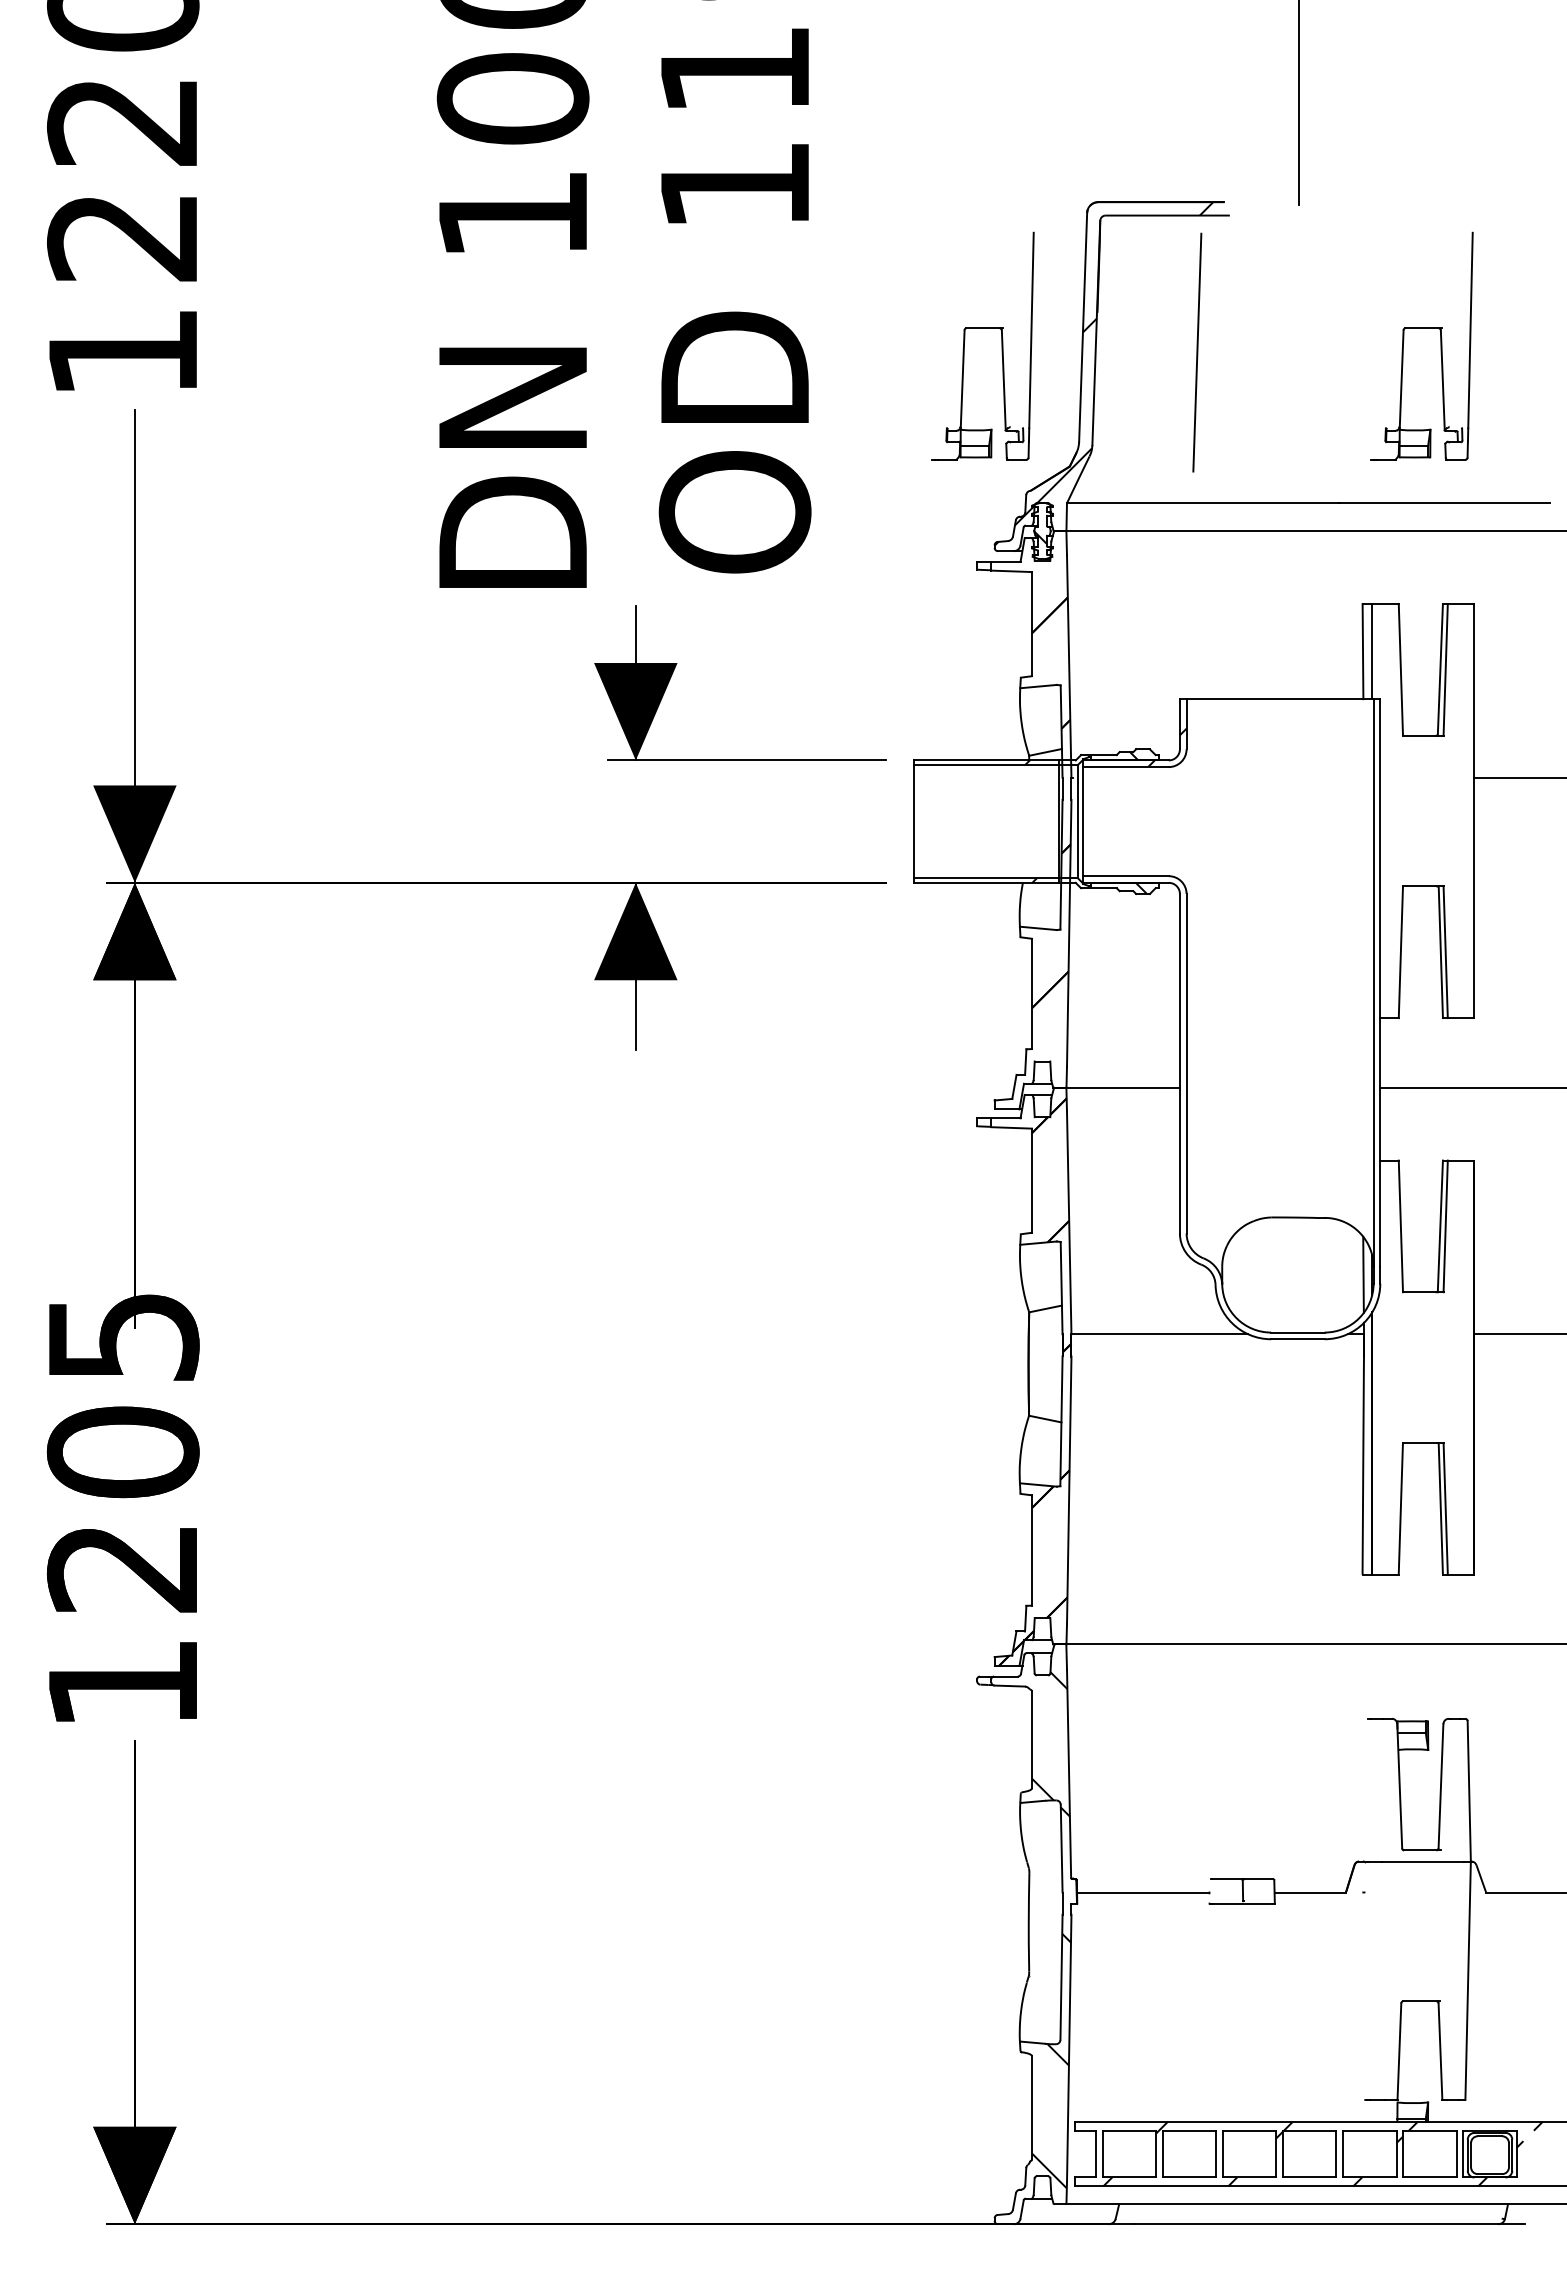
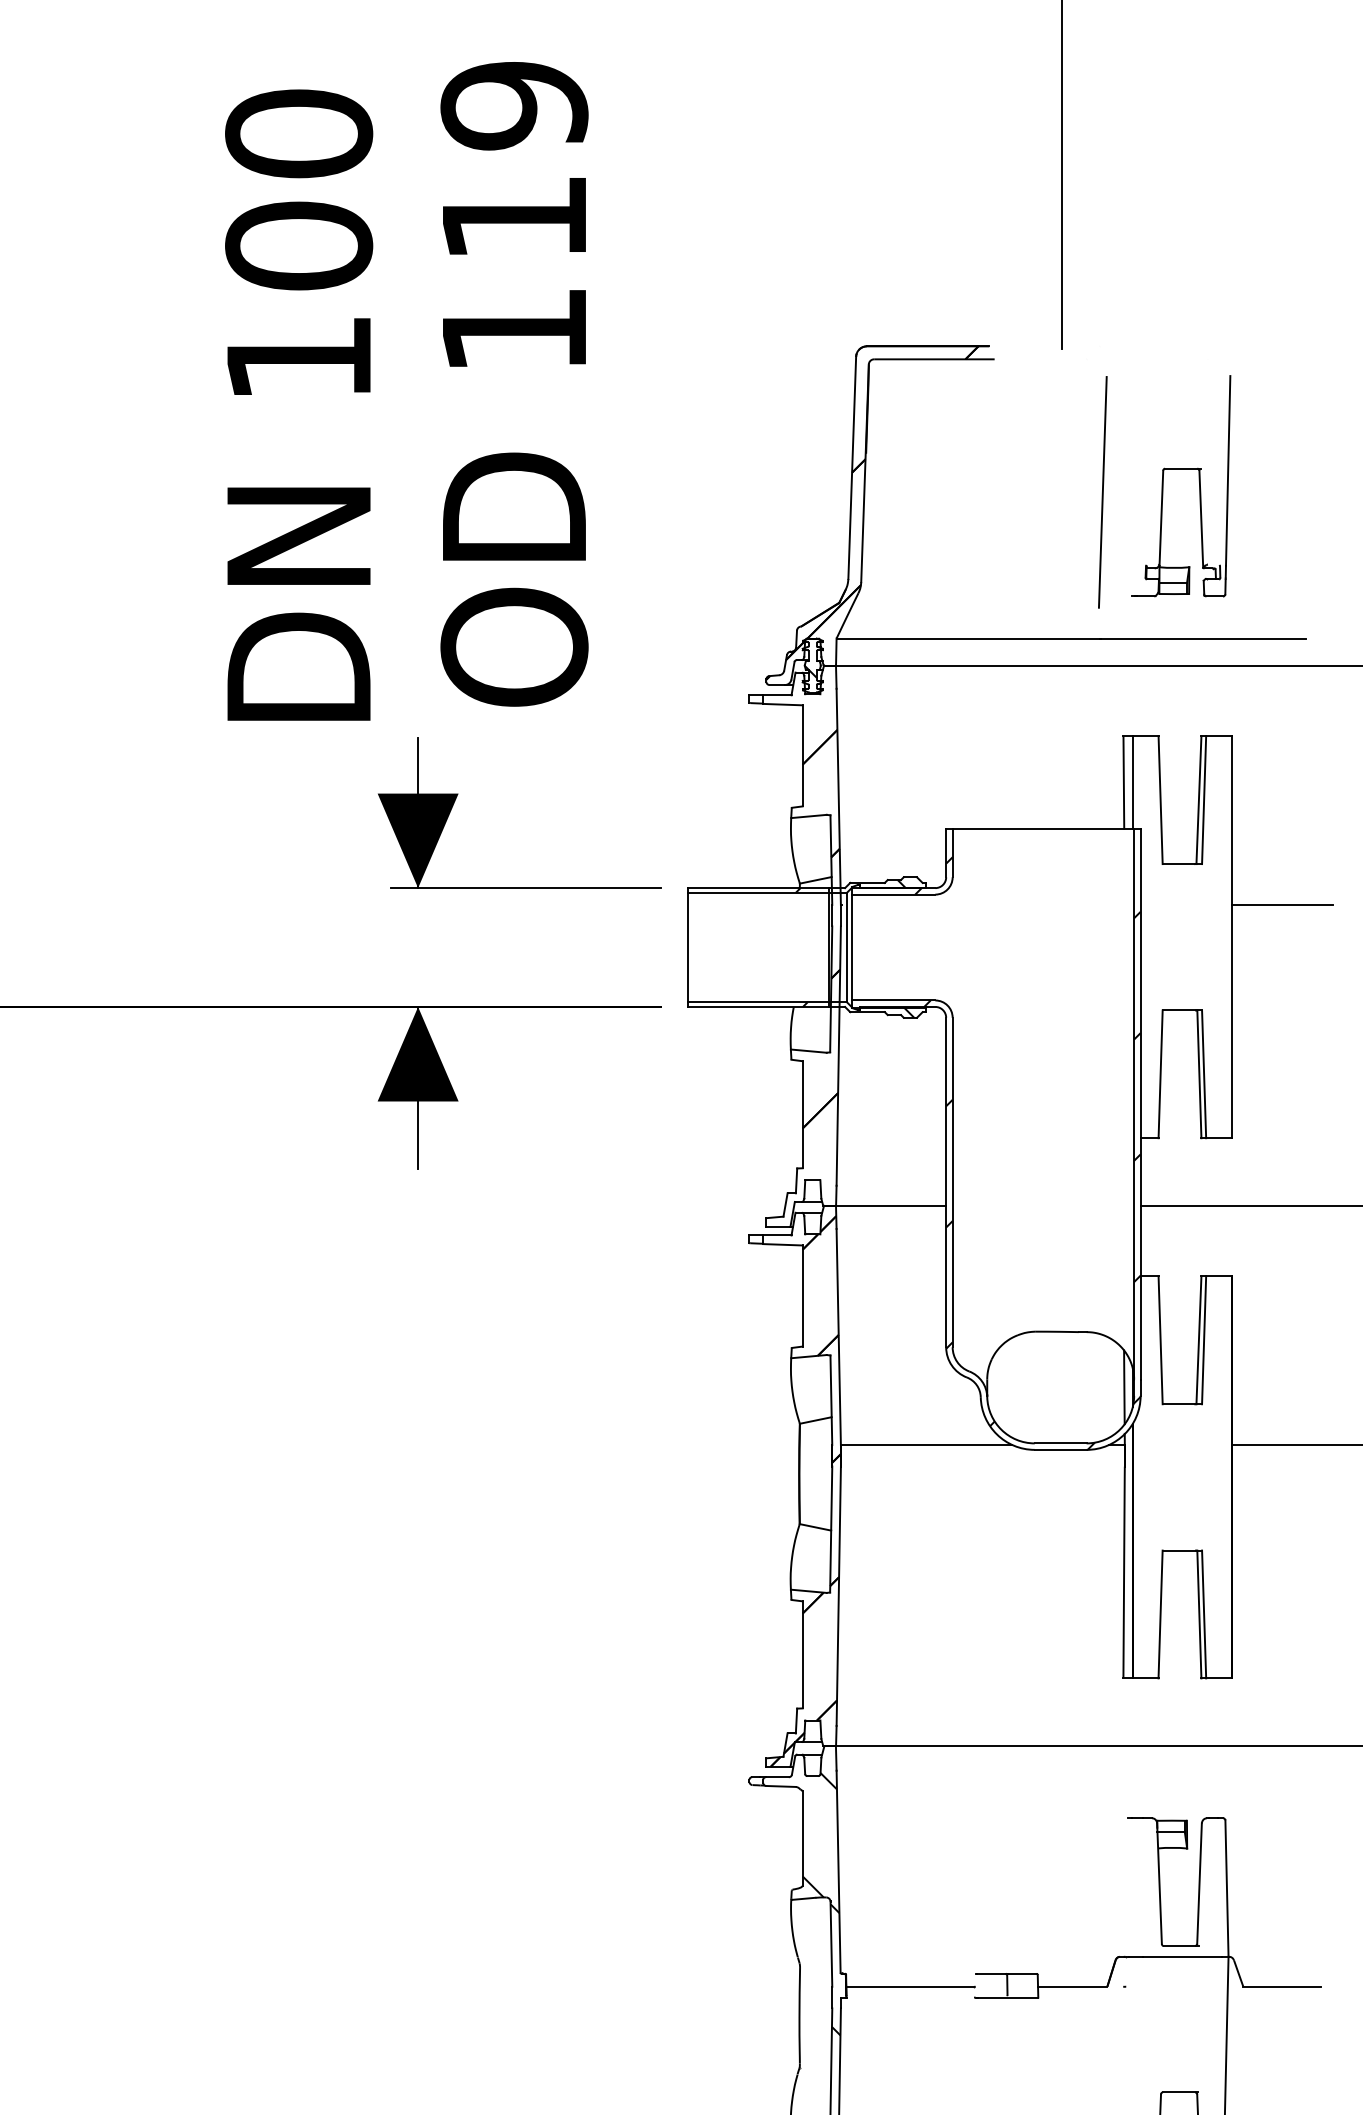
part: (982, 328) -> (754, 468), removed
line: (1197, 352) -> (1102, 492), moved
hatch: (1228, 373) -> (993, 512), added
hatch: (1268, 1061) -> (1032, 1180), added

